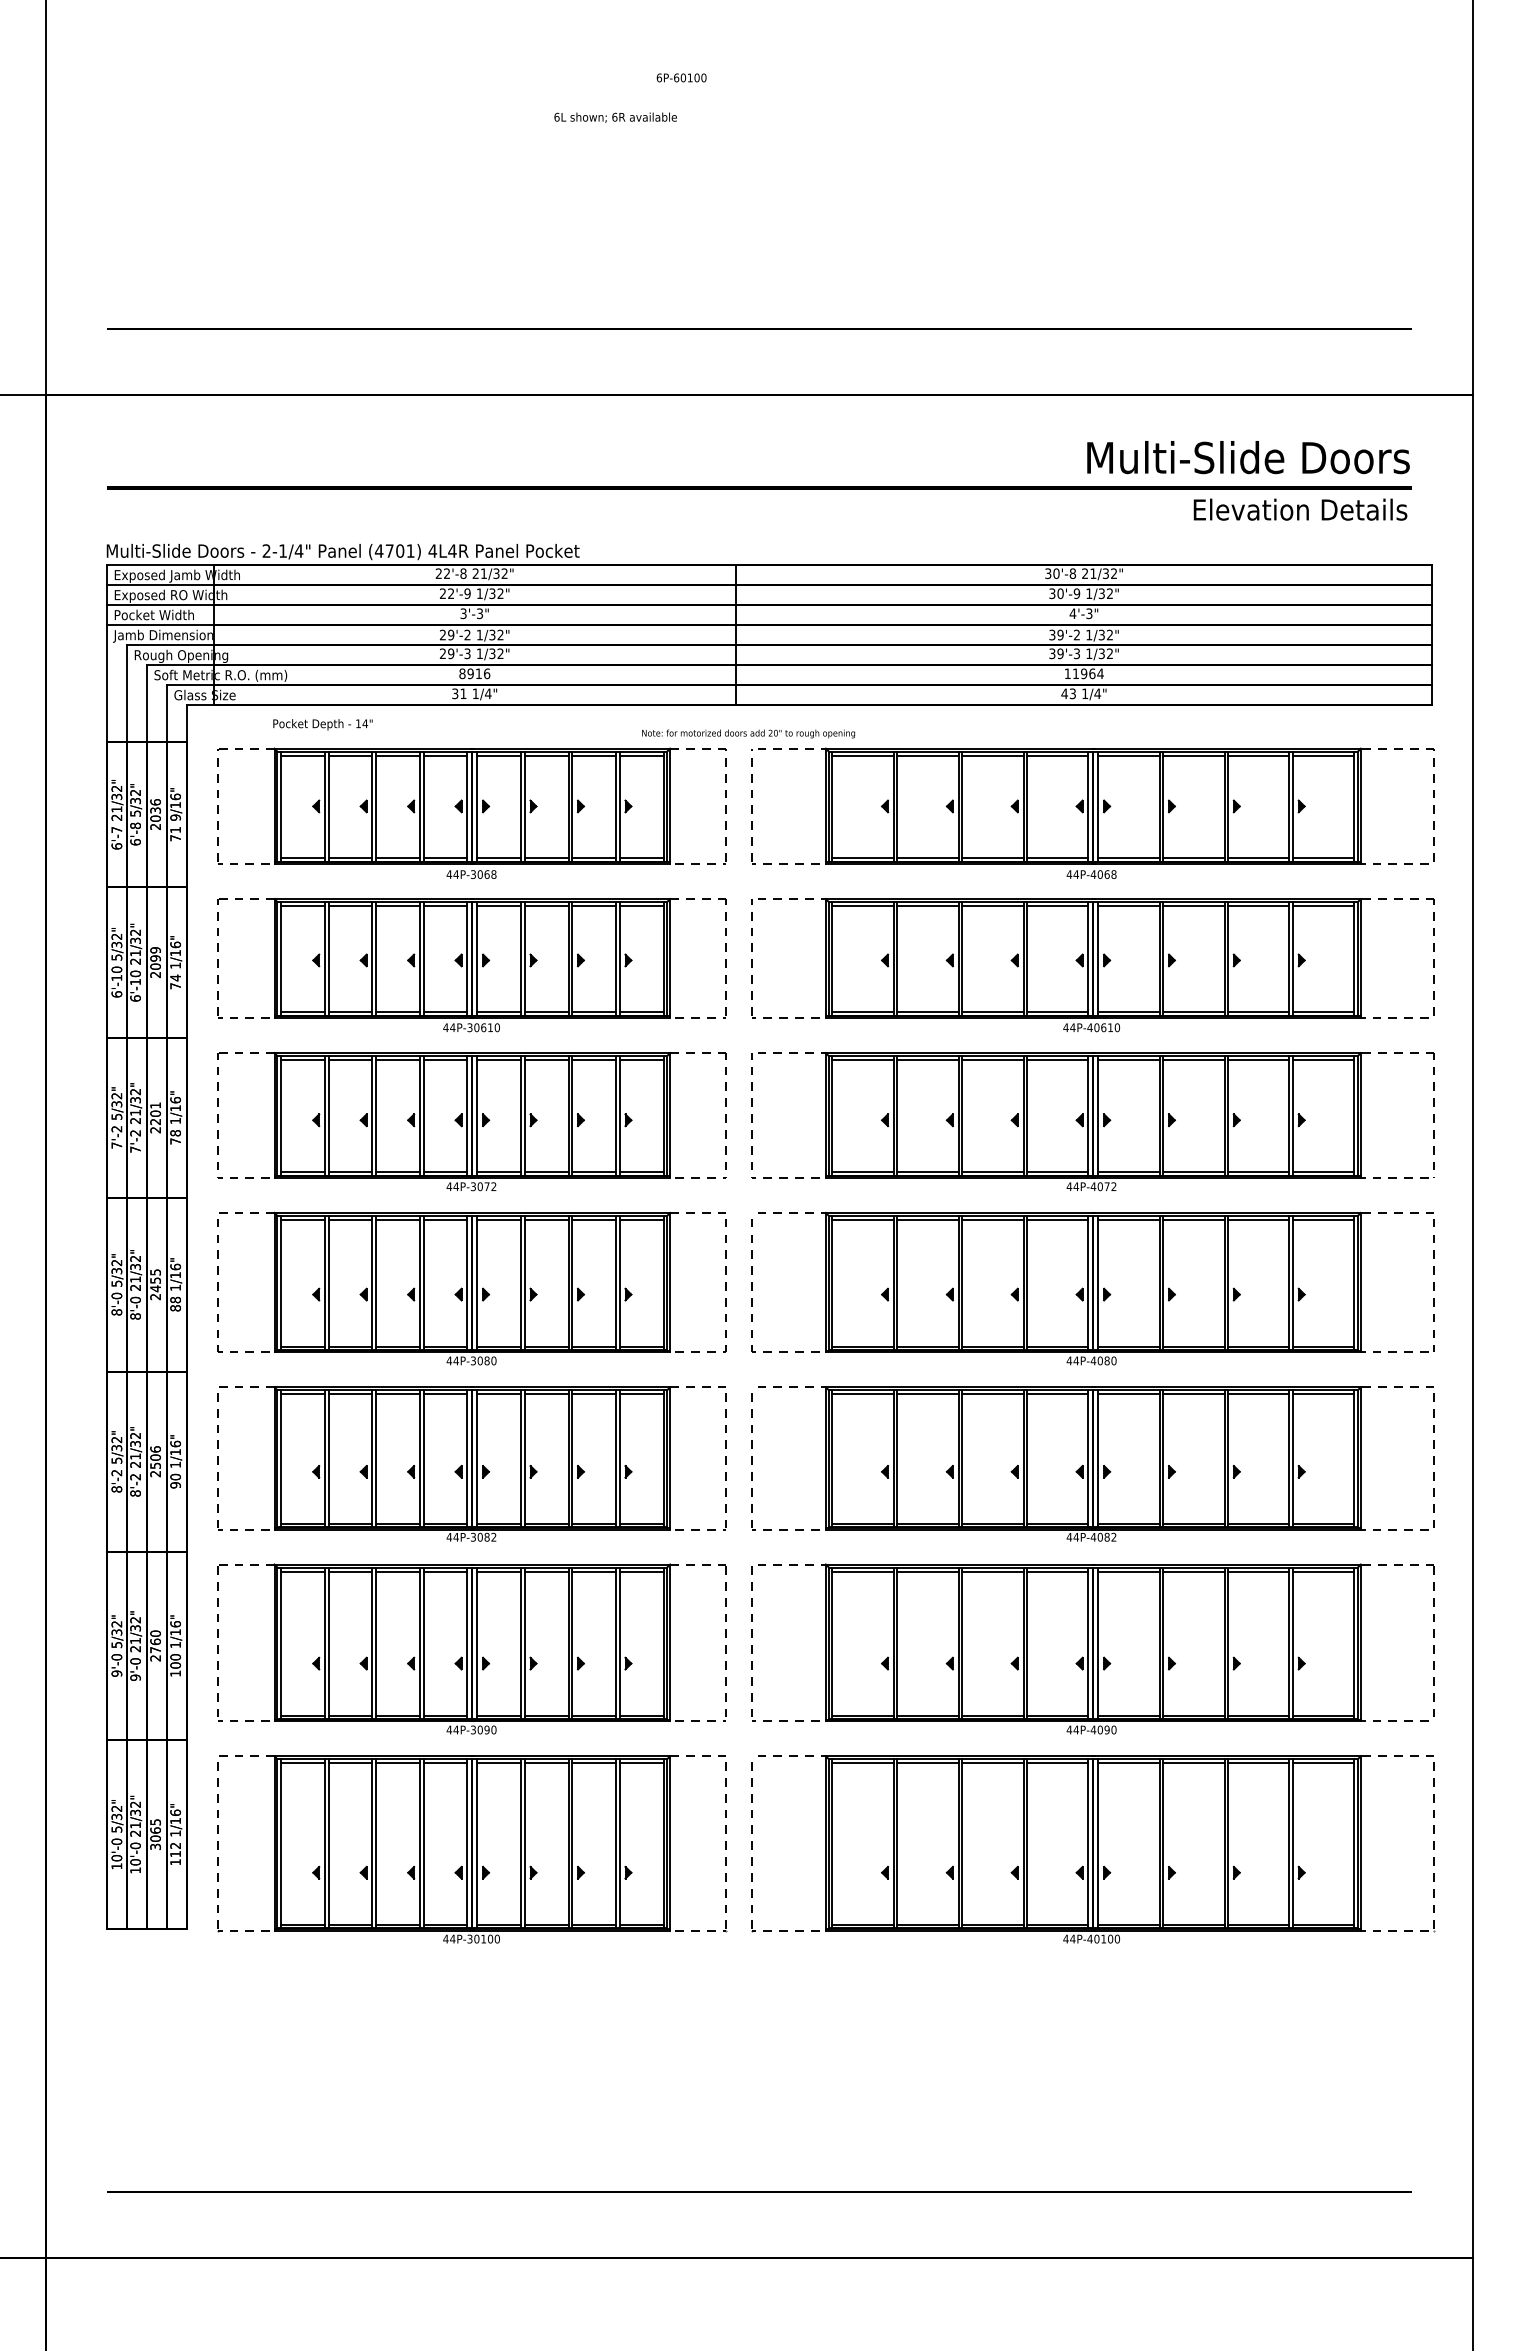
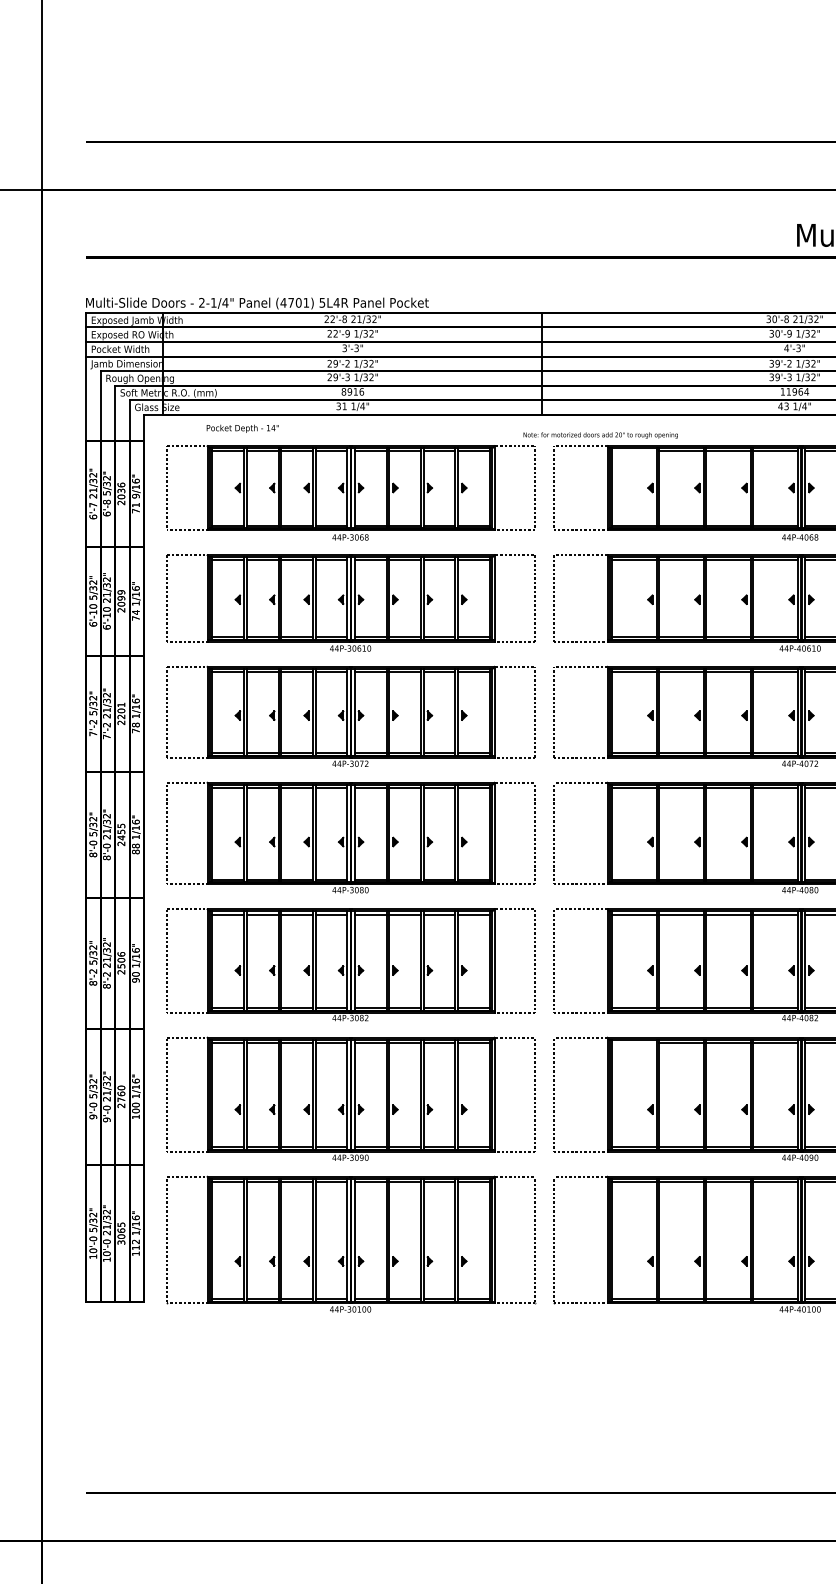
text: (432, 550) -> (322, 302), 4L4R -> 5L4R
text: (748, 733) -> (600, 435), moved
line: (862, 755) -> (634, 451), removed
line: (862, 1571) -> (634, 1042), removed

